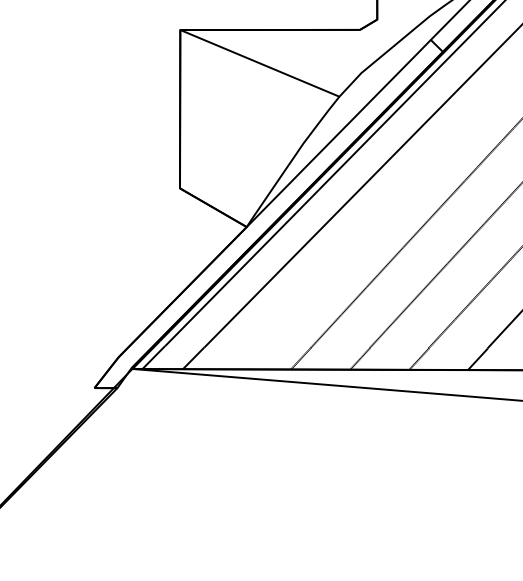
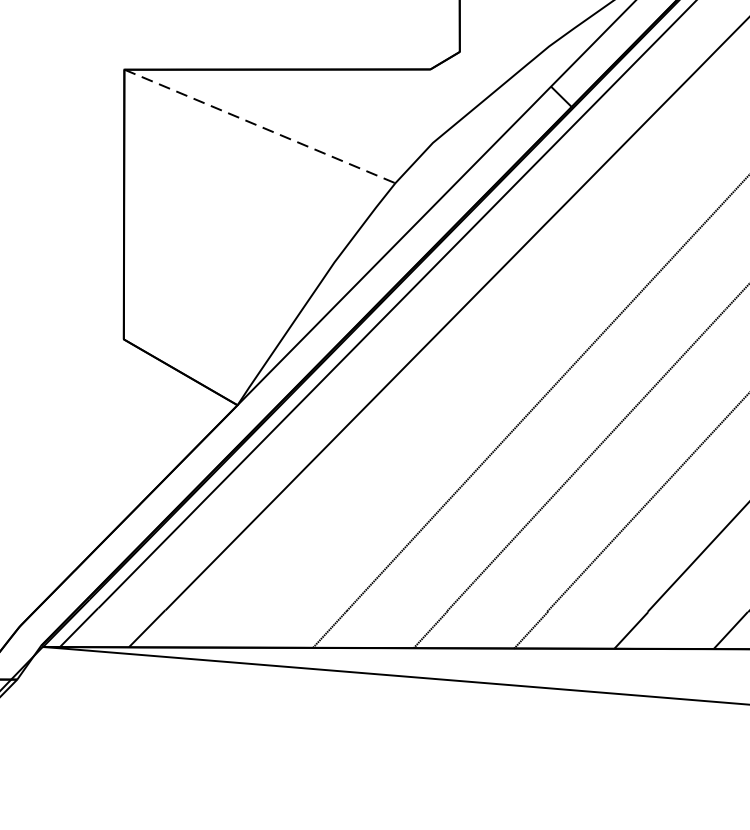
line: (260, 63) -> (260, 126), solid -> dashed

